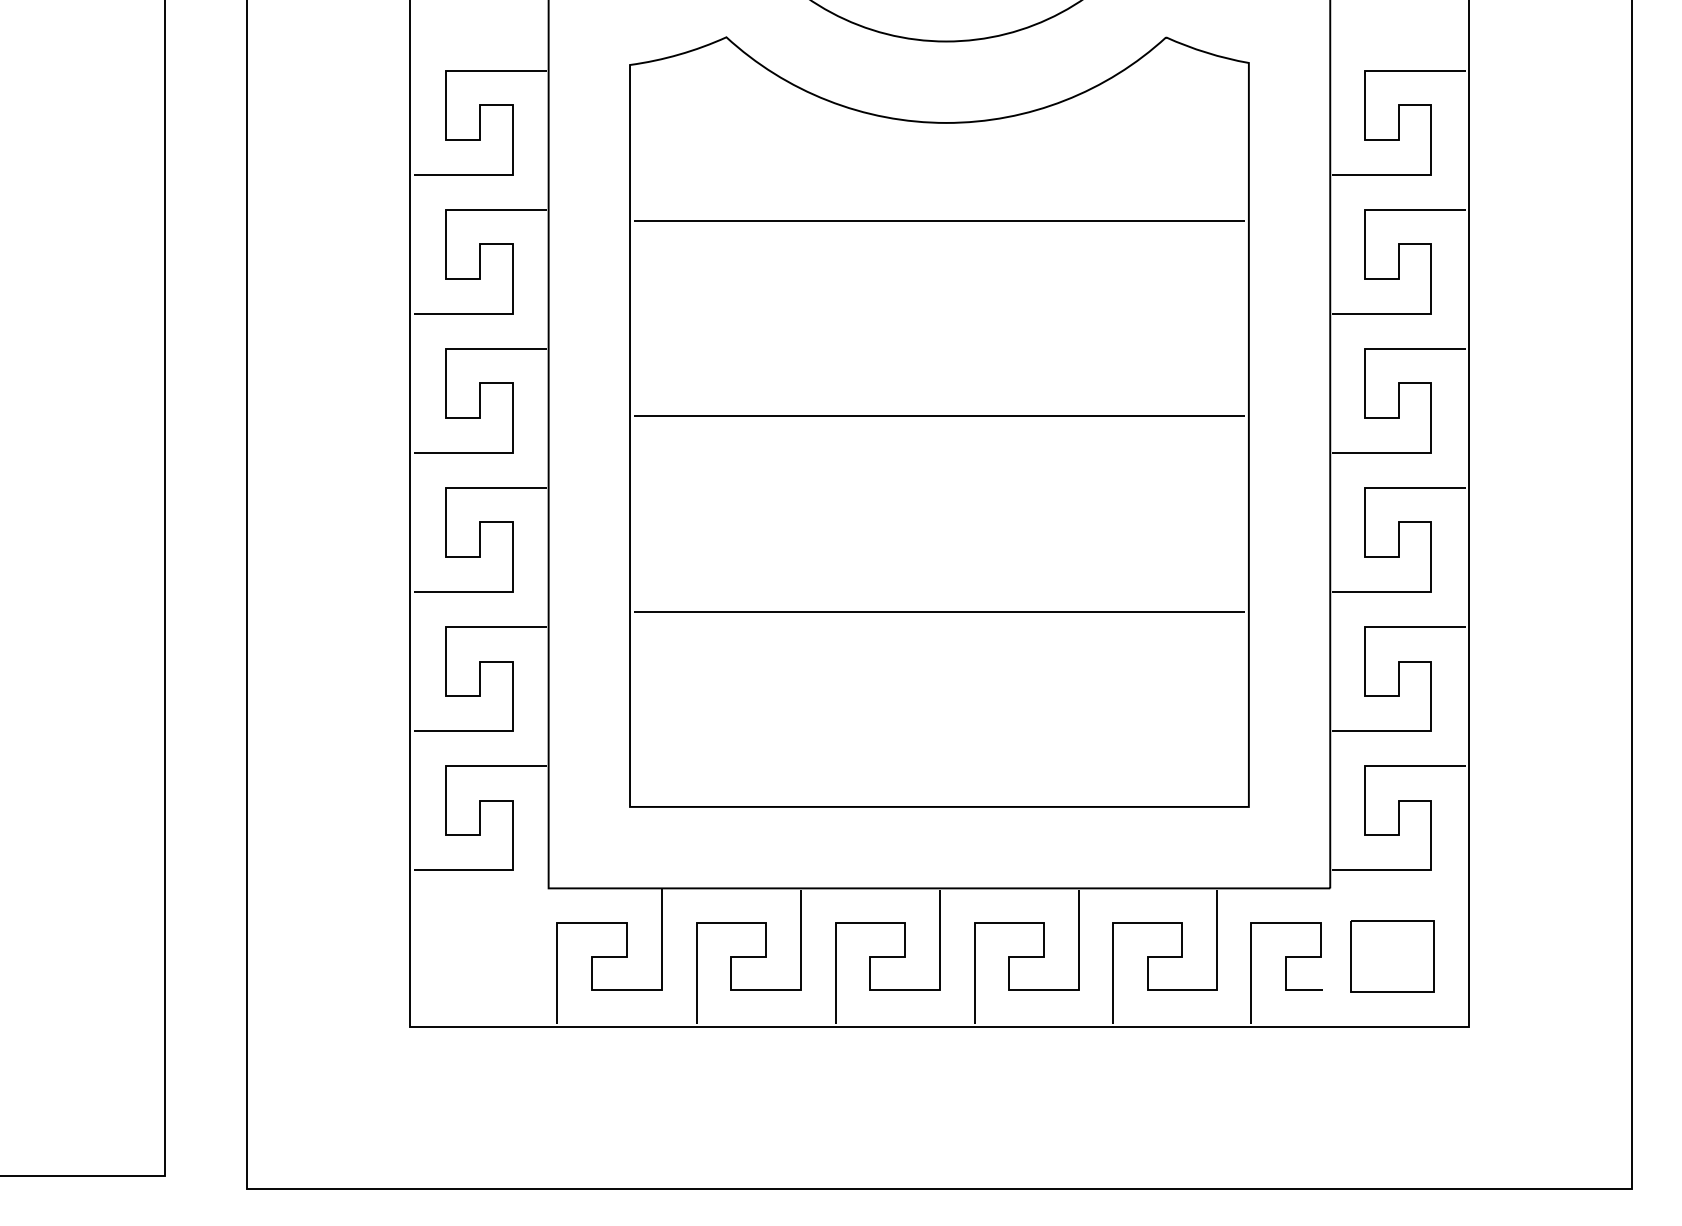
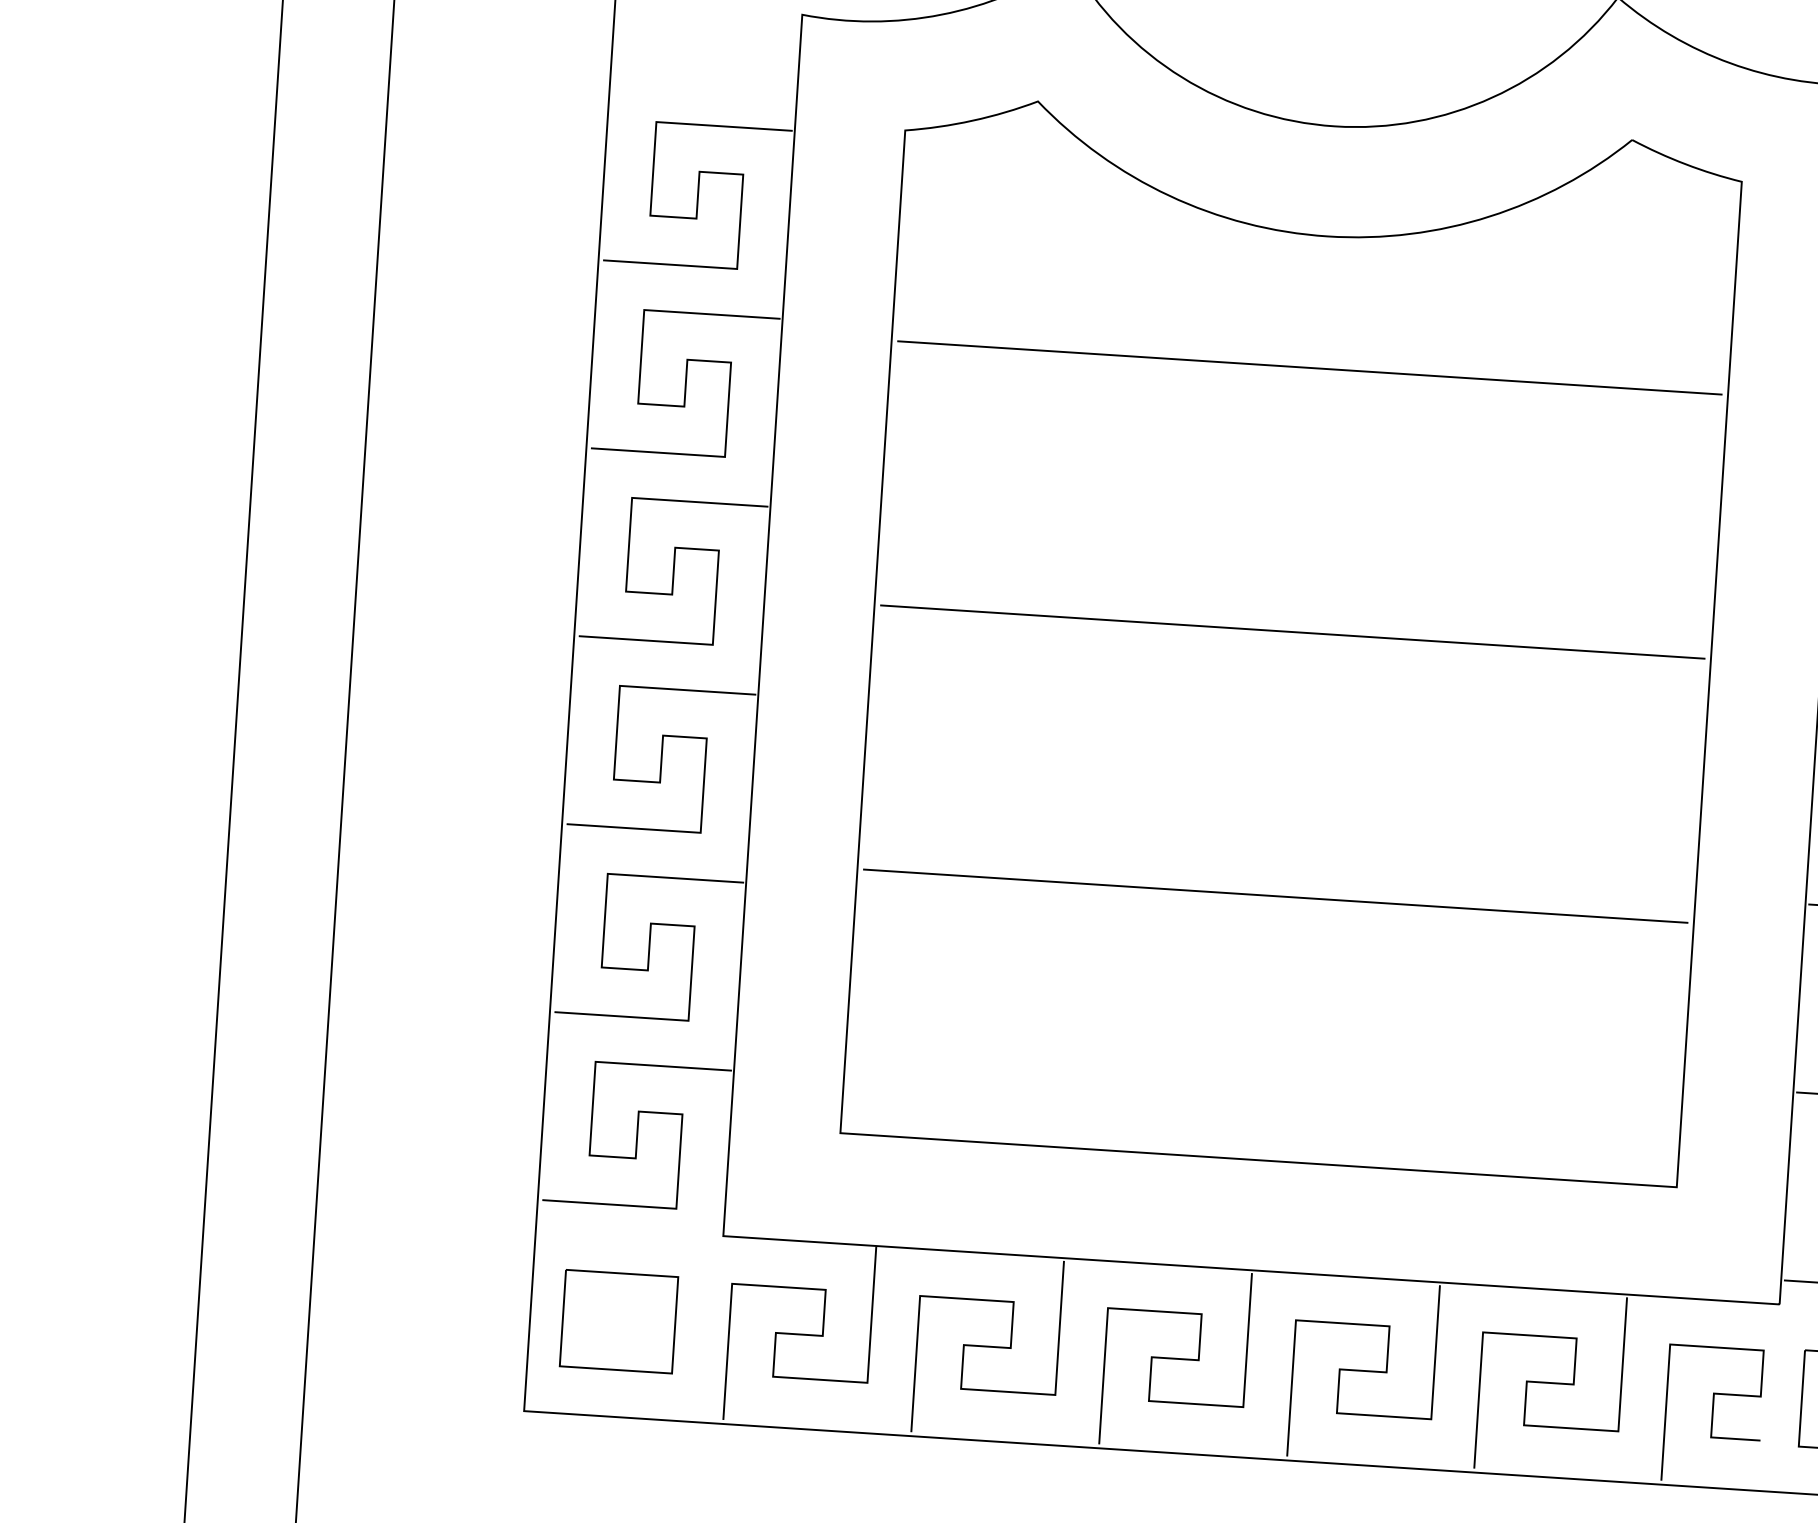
part: (475, 956) -> (618, 1321), added

